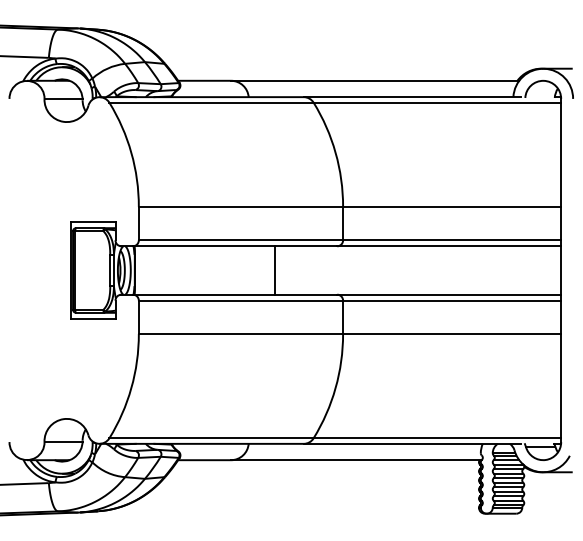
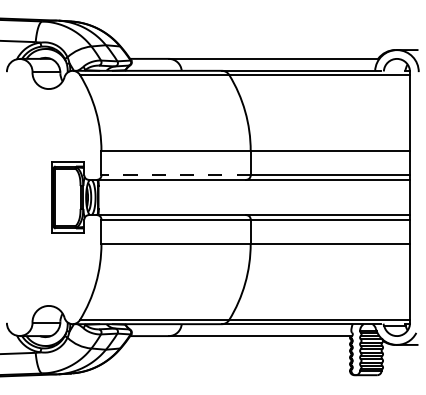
line: (240, 240) -> (175, 175), solid -> dashed
line: (275, 270) -> (201, 197), removed

